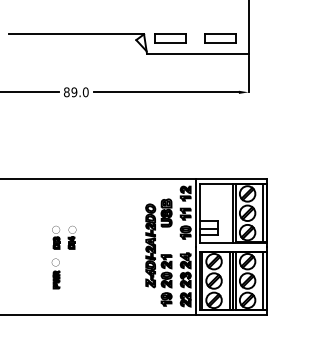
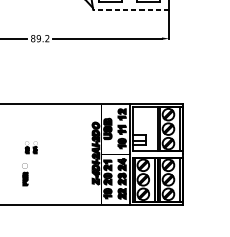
line: (197, 53) -> (130, 9), solid -> dashed
text: (85, 92) -> (47, 38), 89.0 -> 89.2
part: (64, 237) -> (31, 147), size x0.7

